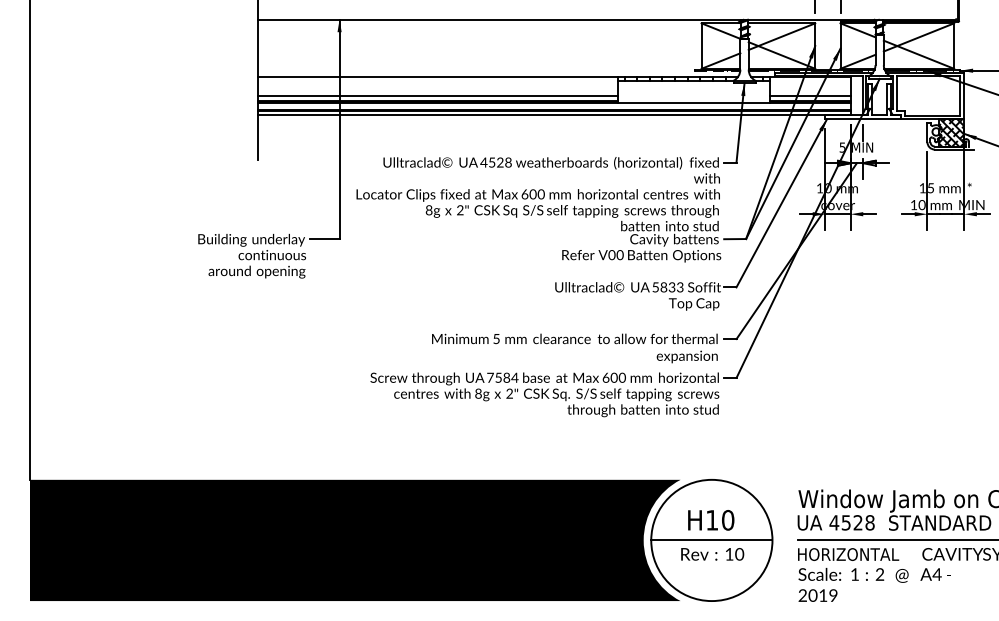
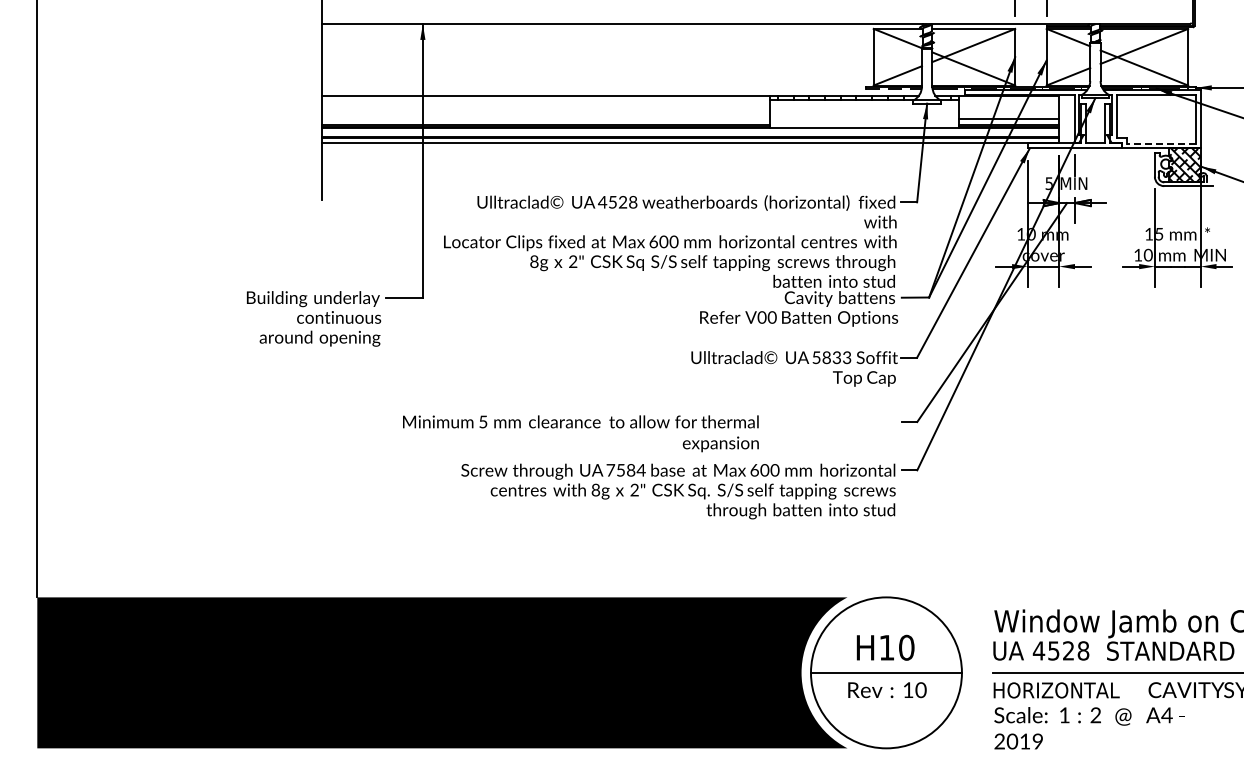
line: (438, 96) -> (545, 119), removed
line: (932, 115) -> (1161, 143), solid -> dashed
text: (574, 348) -> (580, 433), moved

